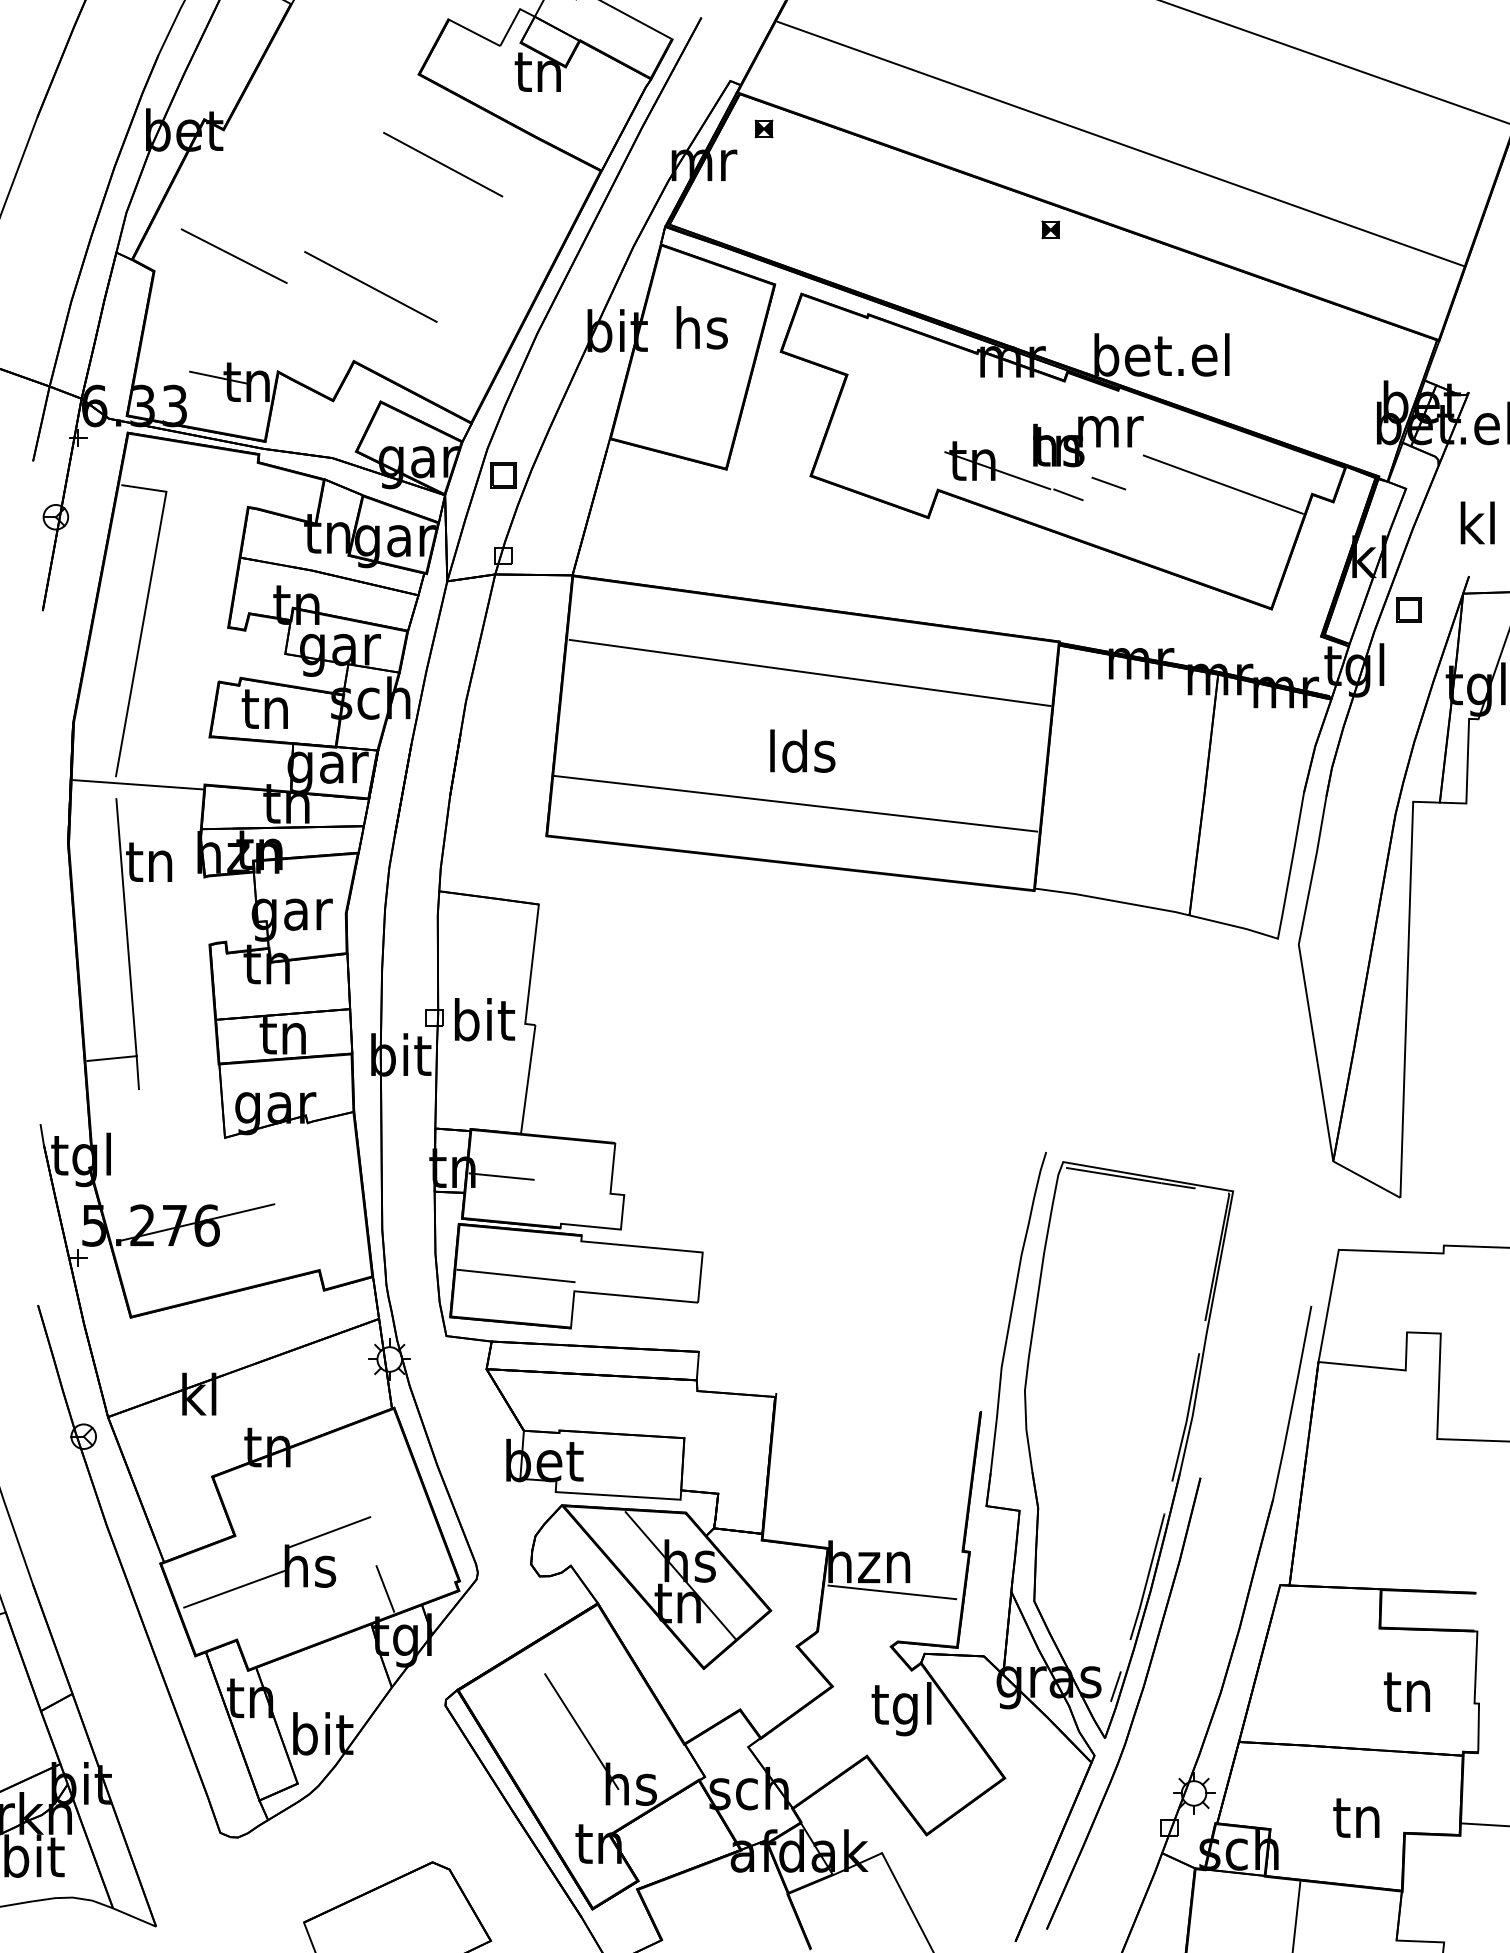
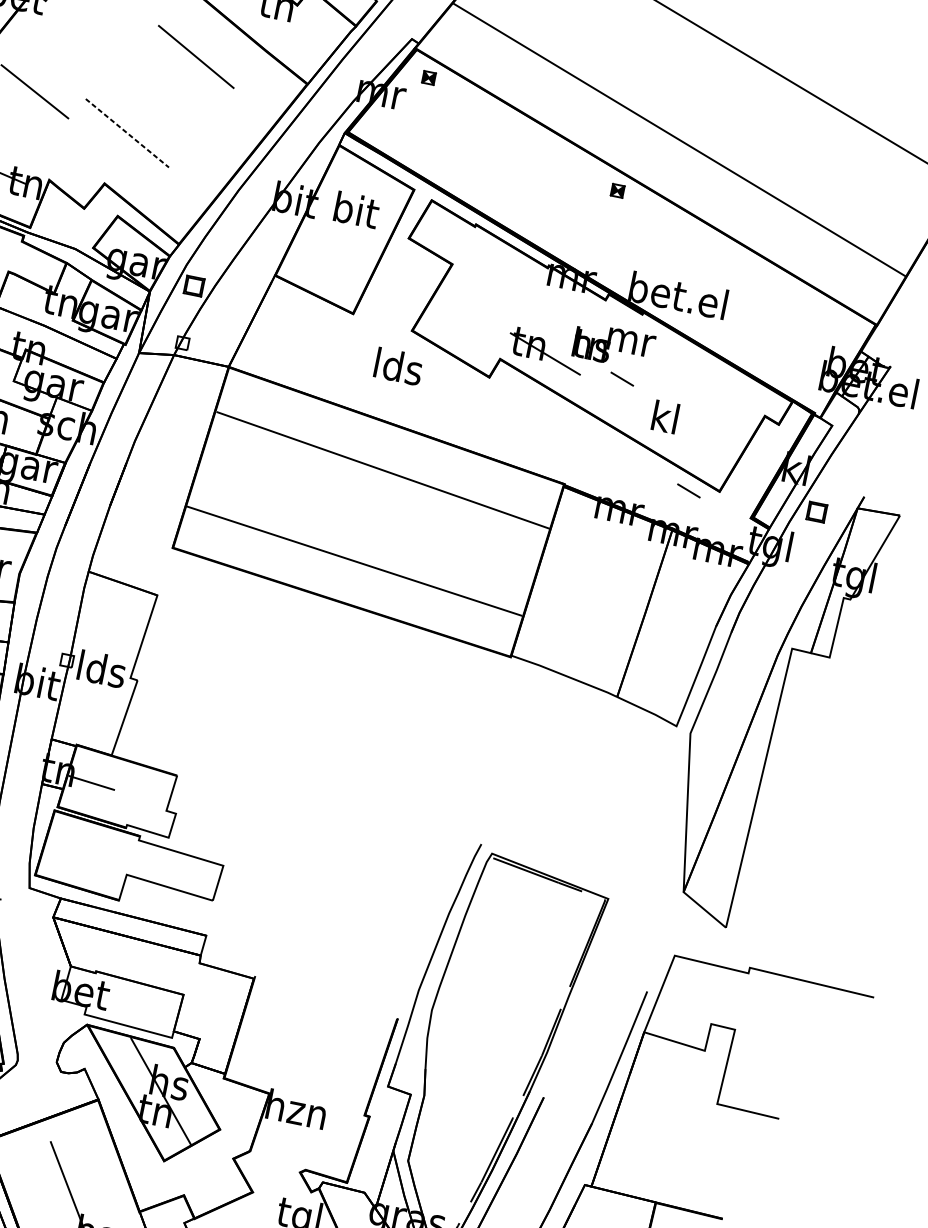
line: (371, 287) -> (127, 133), solid -> dashed
text: (702, 327) -> (356, 209), hs -> bit
line: (1222, 484) -> (702, 396), removed
line: (1068, 494) -> (592, 381), removed
text: (1477, 522) -> (665, 416), moved
line: (1229, 616) -> (688, 490), added
text: (802, 750) -> (398, 366), moved
text: (483, 1019) -> (101, 668), bit -> lds
line: (515, 1275) -> (87, 855), removed
line: (892, 1592) -> (308, 1134), removed

